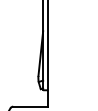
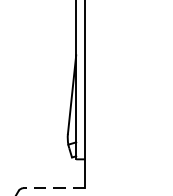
line: (30, 106) -> (53, 187), solid -> dashed

